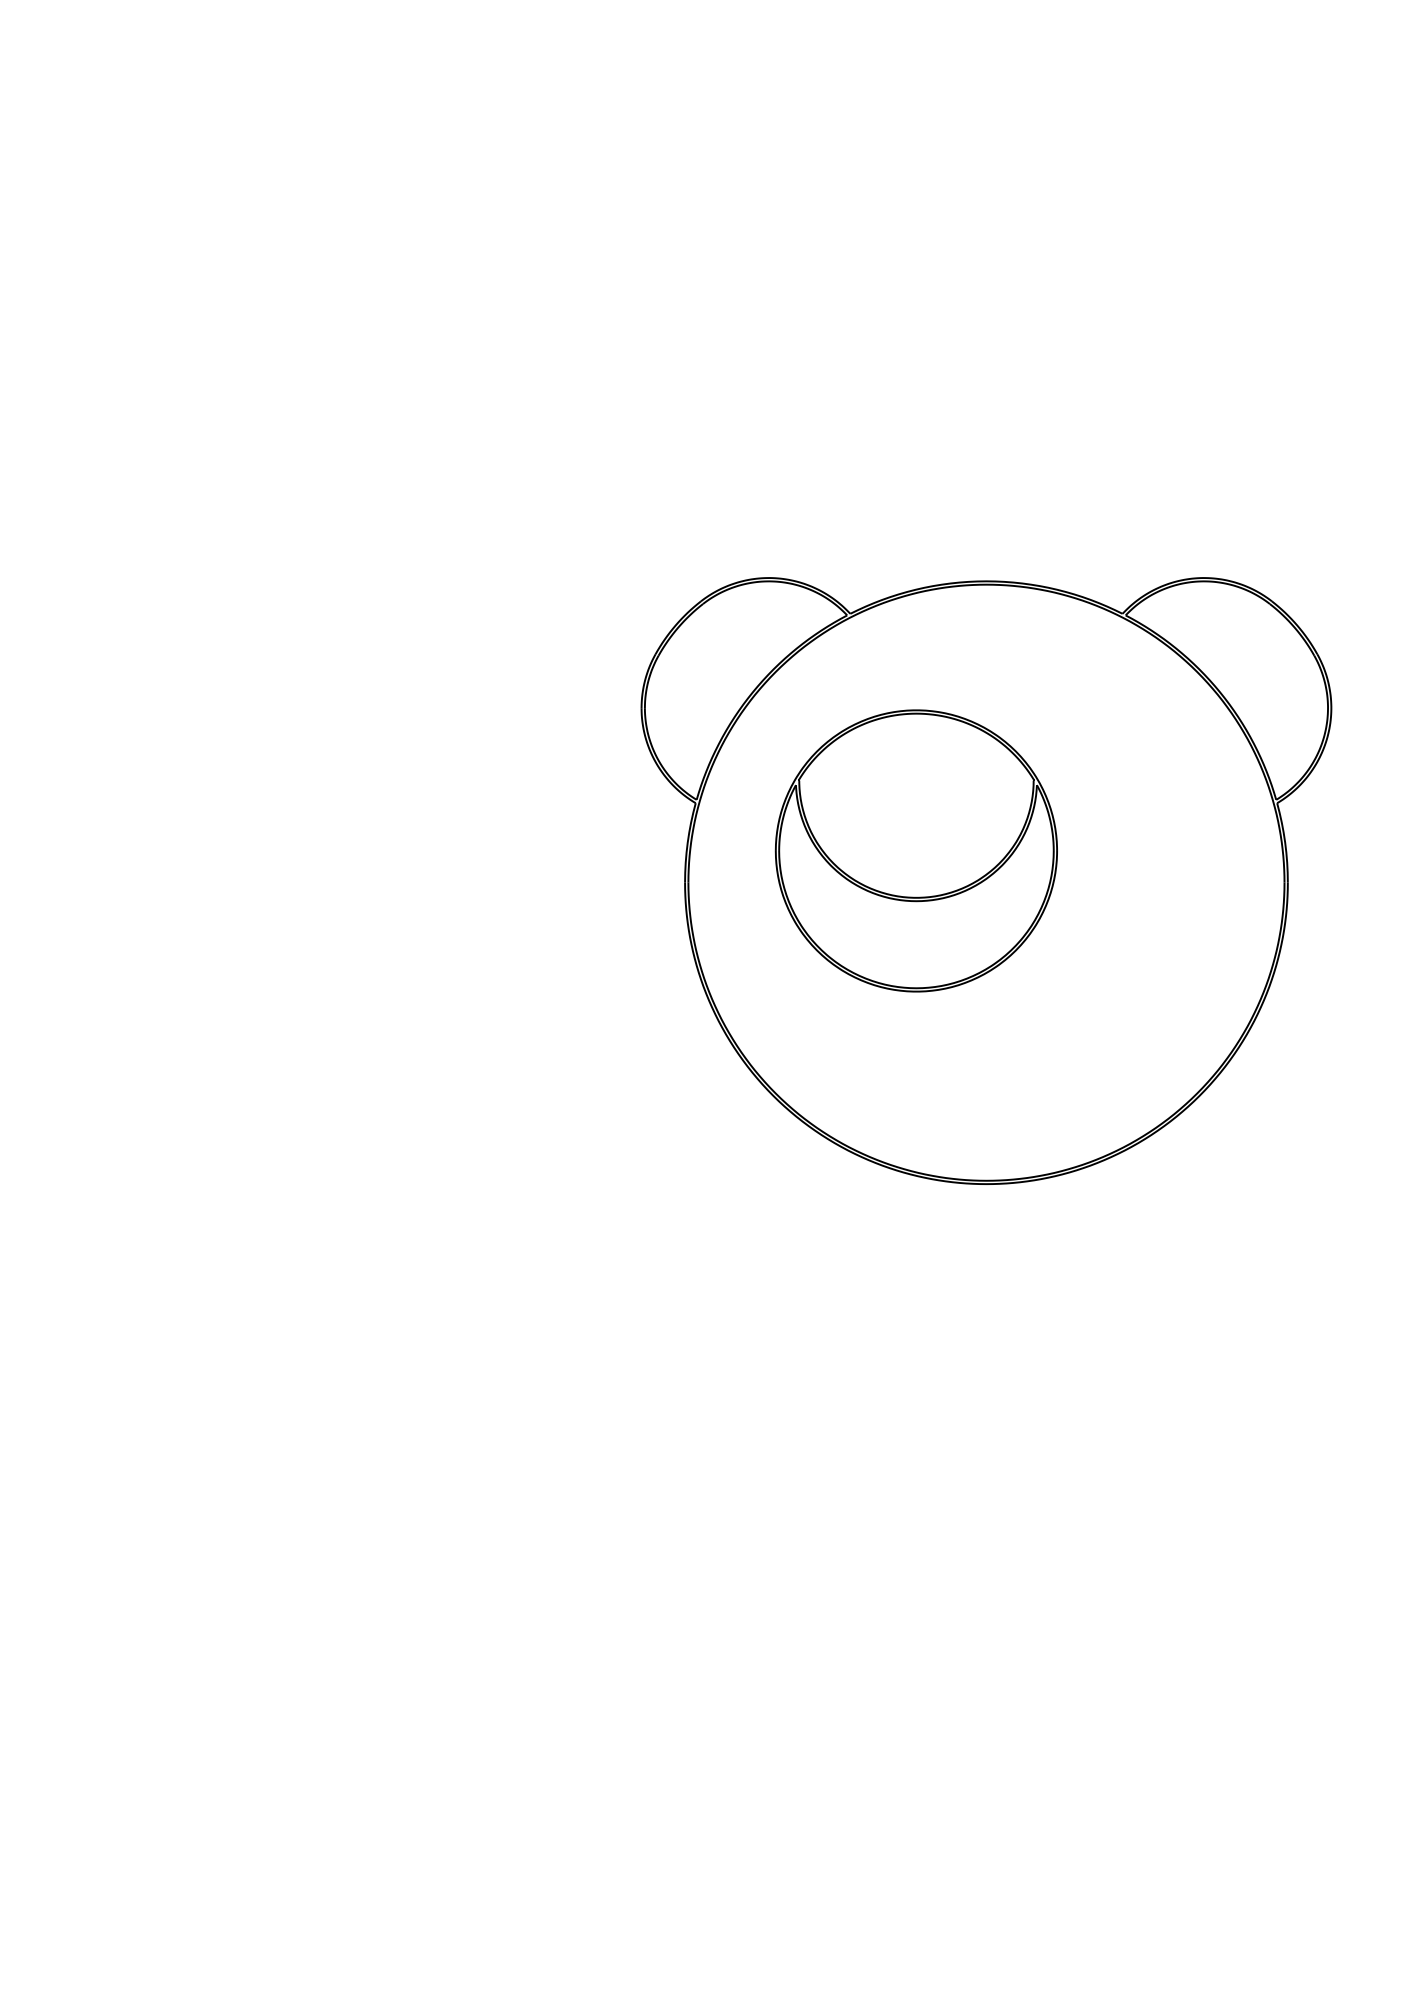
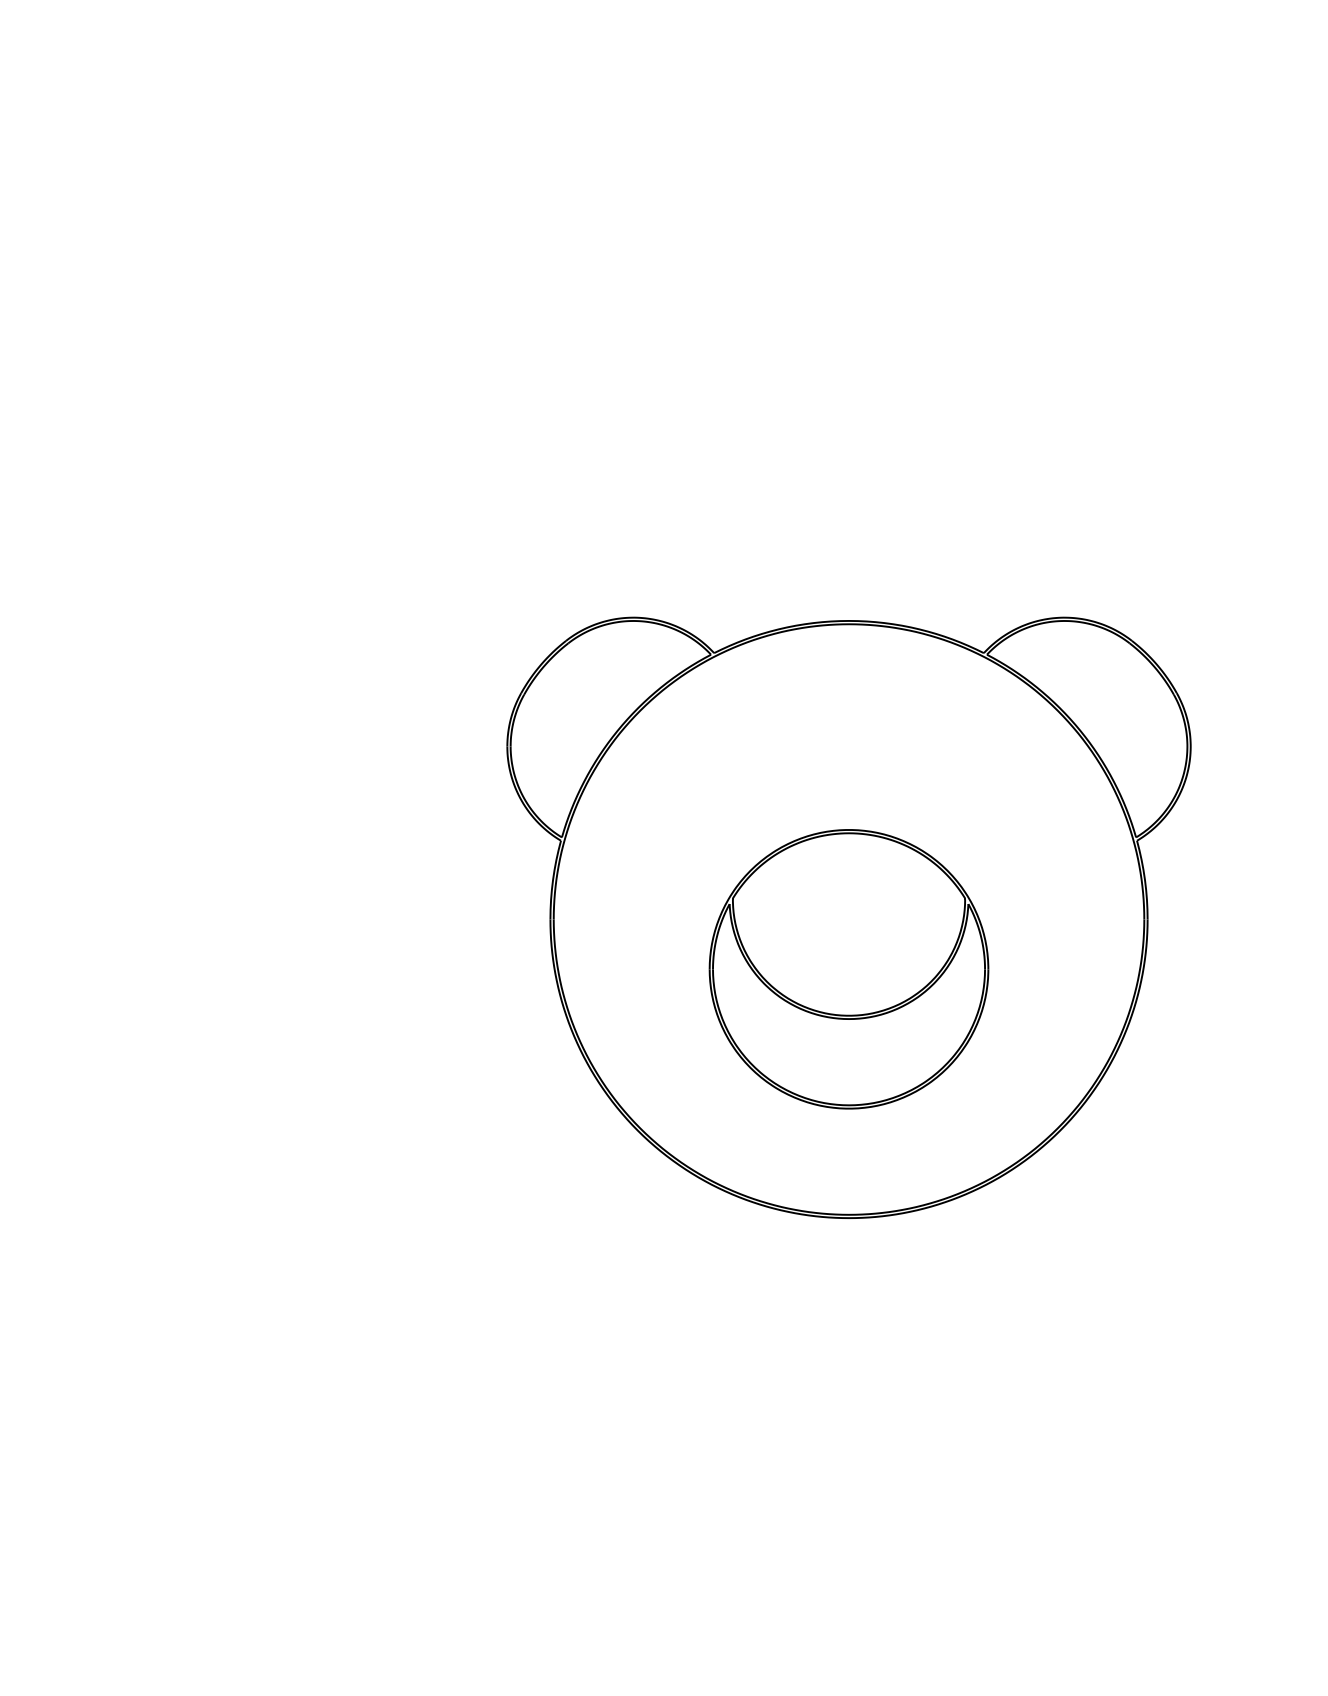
part: (915, 850) -> (848, 968), moved

